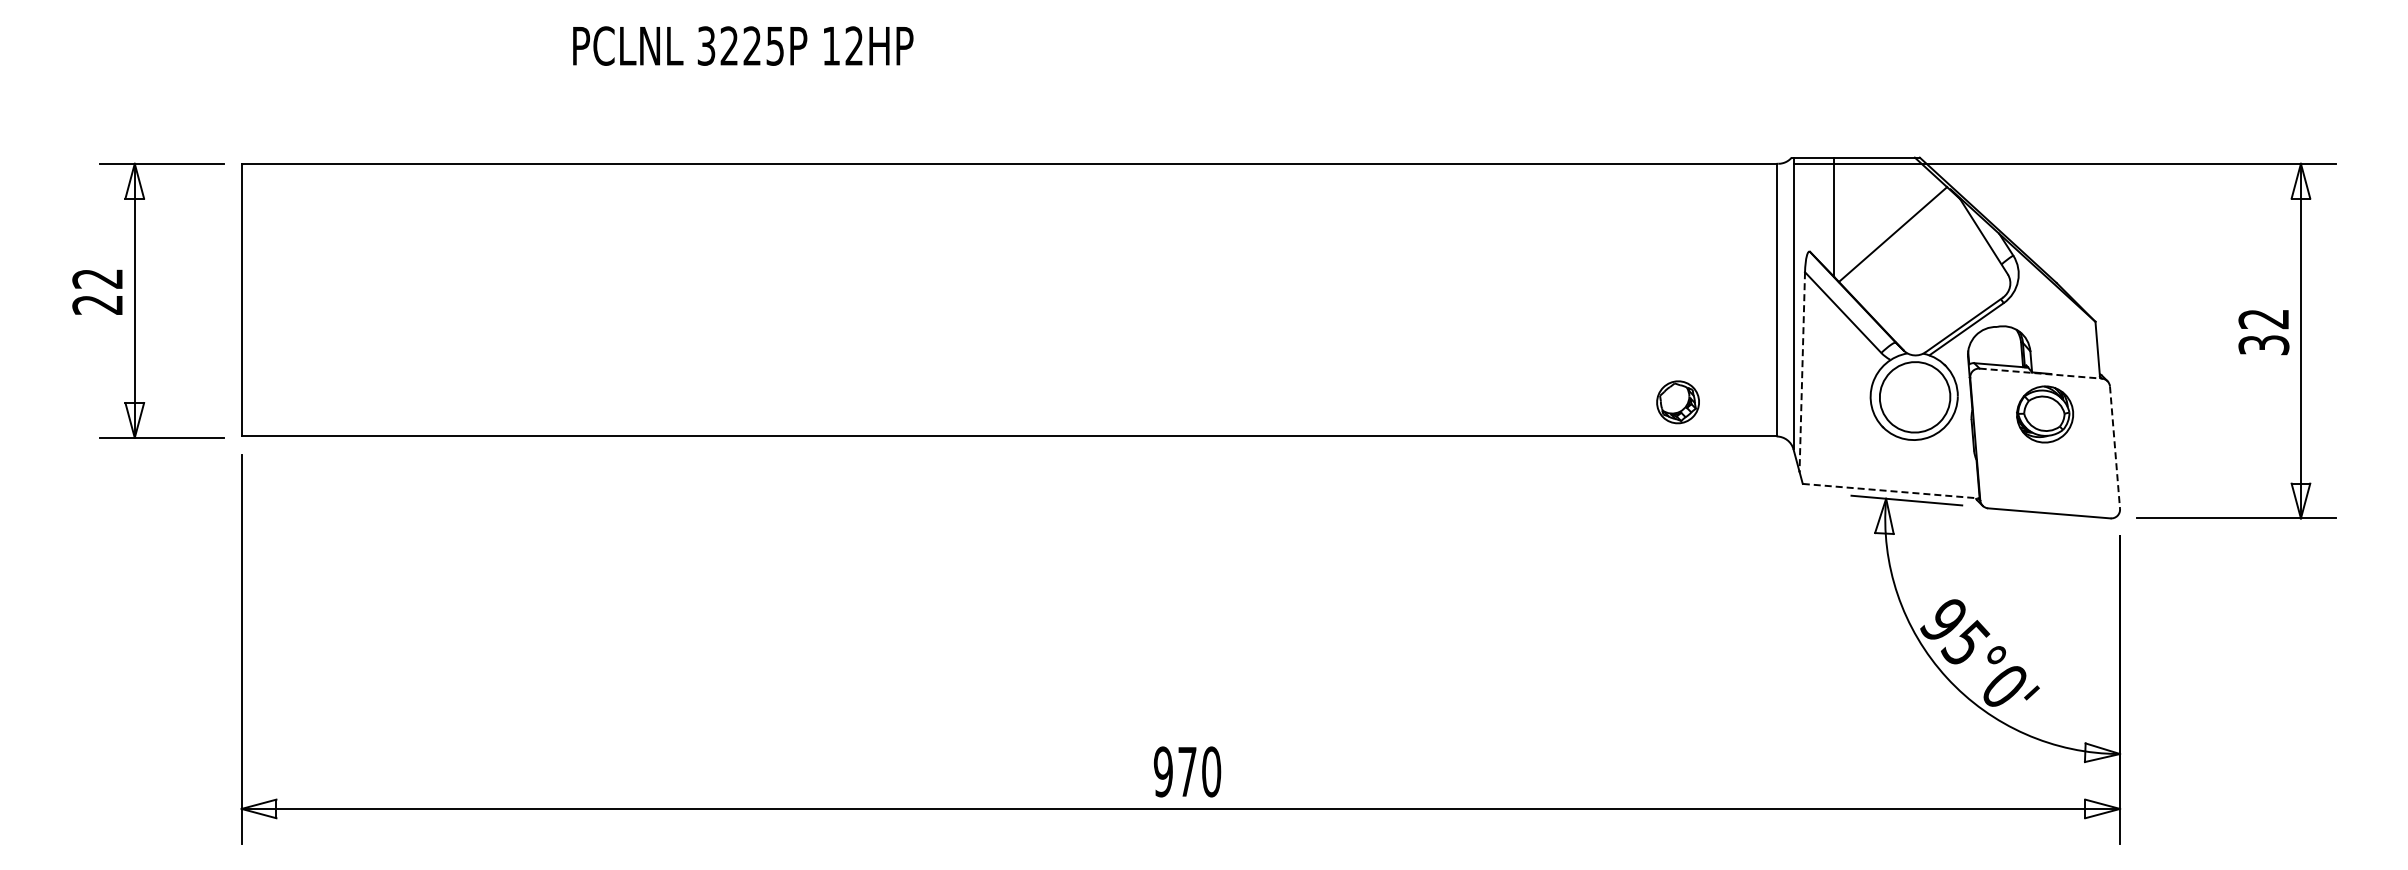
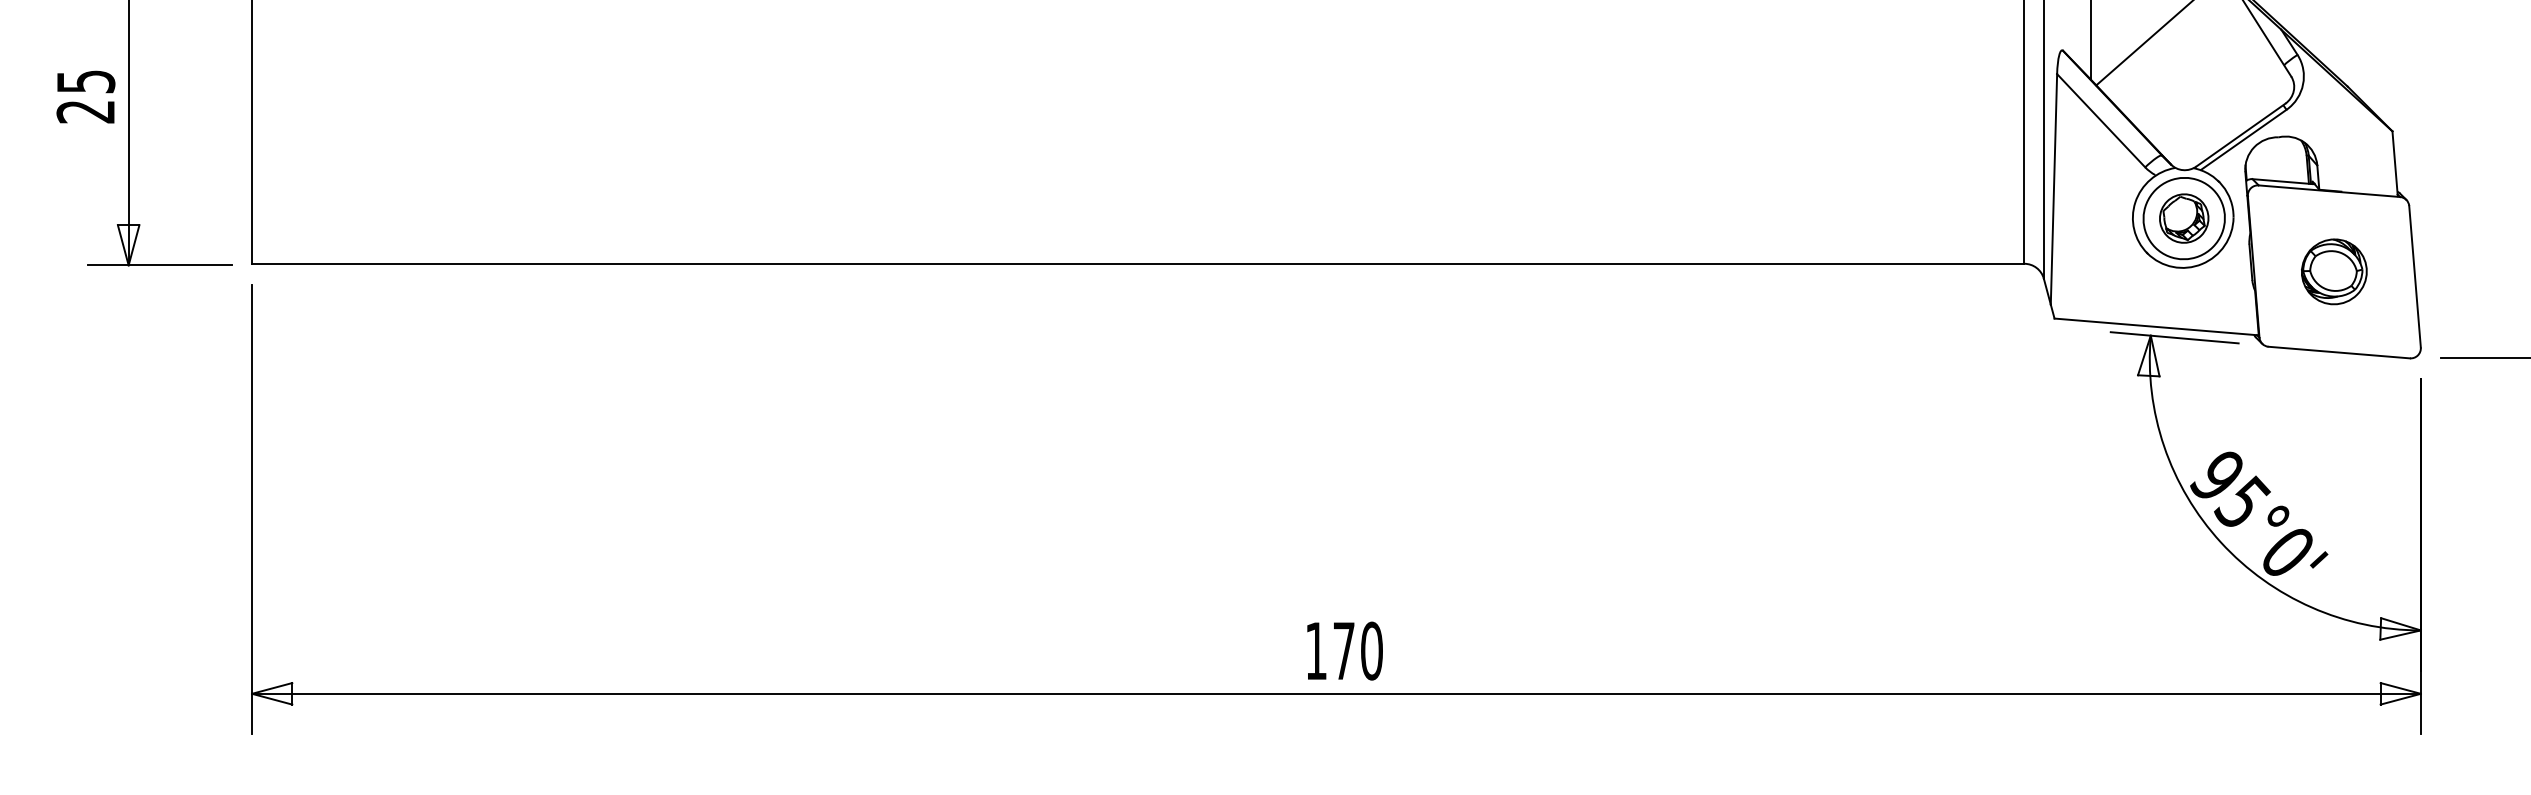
text: (97, 278) -> (85, 81), 22 -> 25
line: (1802, 372) -> (2054, 189), dashed -> solid
line: (2041, 373) -> (2330, 191), dashed -> solid
part: (1677, 402) -> (2183, 218), moved
part: (2045, 414) -> (2334, 271), moved
line: (2115, 448) -> (2415, 277), dashed -> solid
line: (1891, 491) -> (2156, 327), dashed -> solid
text: (1162, 771) -> (1315, 650), 970 -> 170

